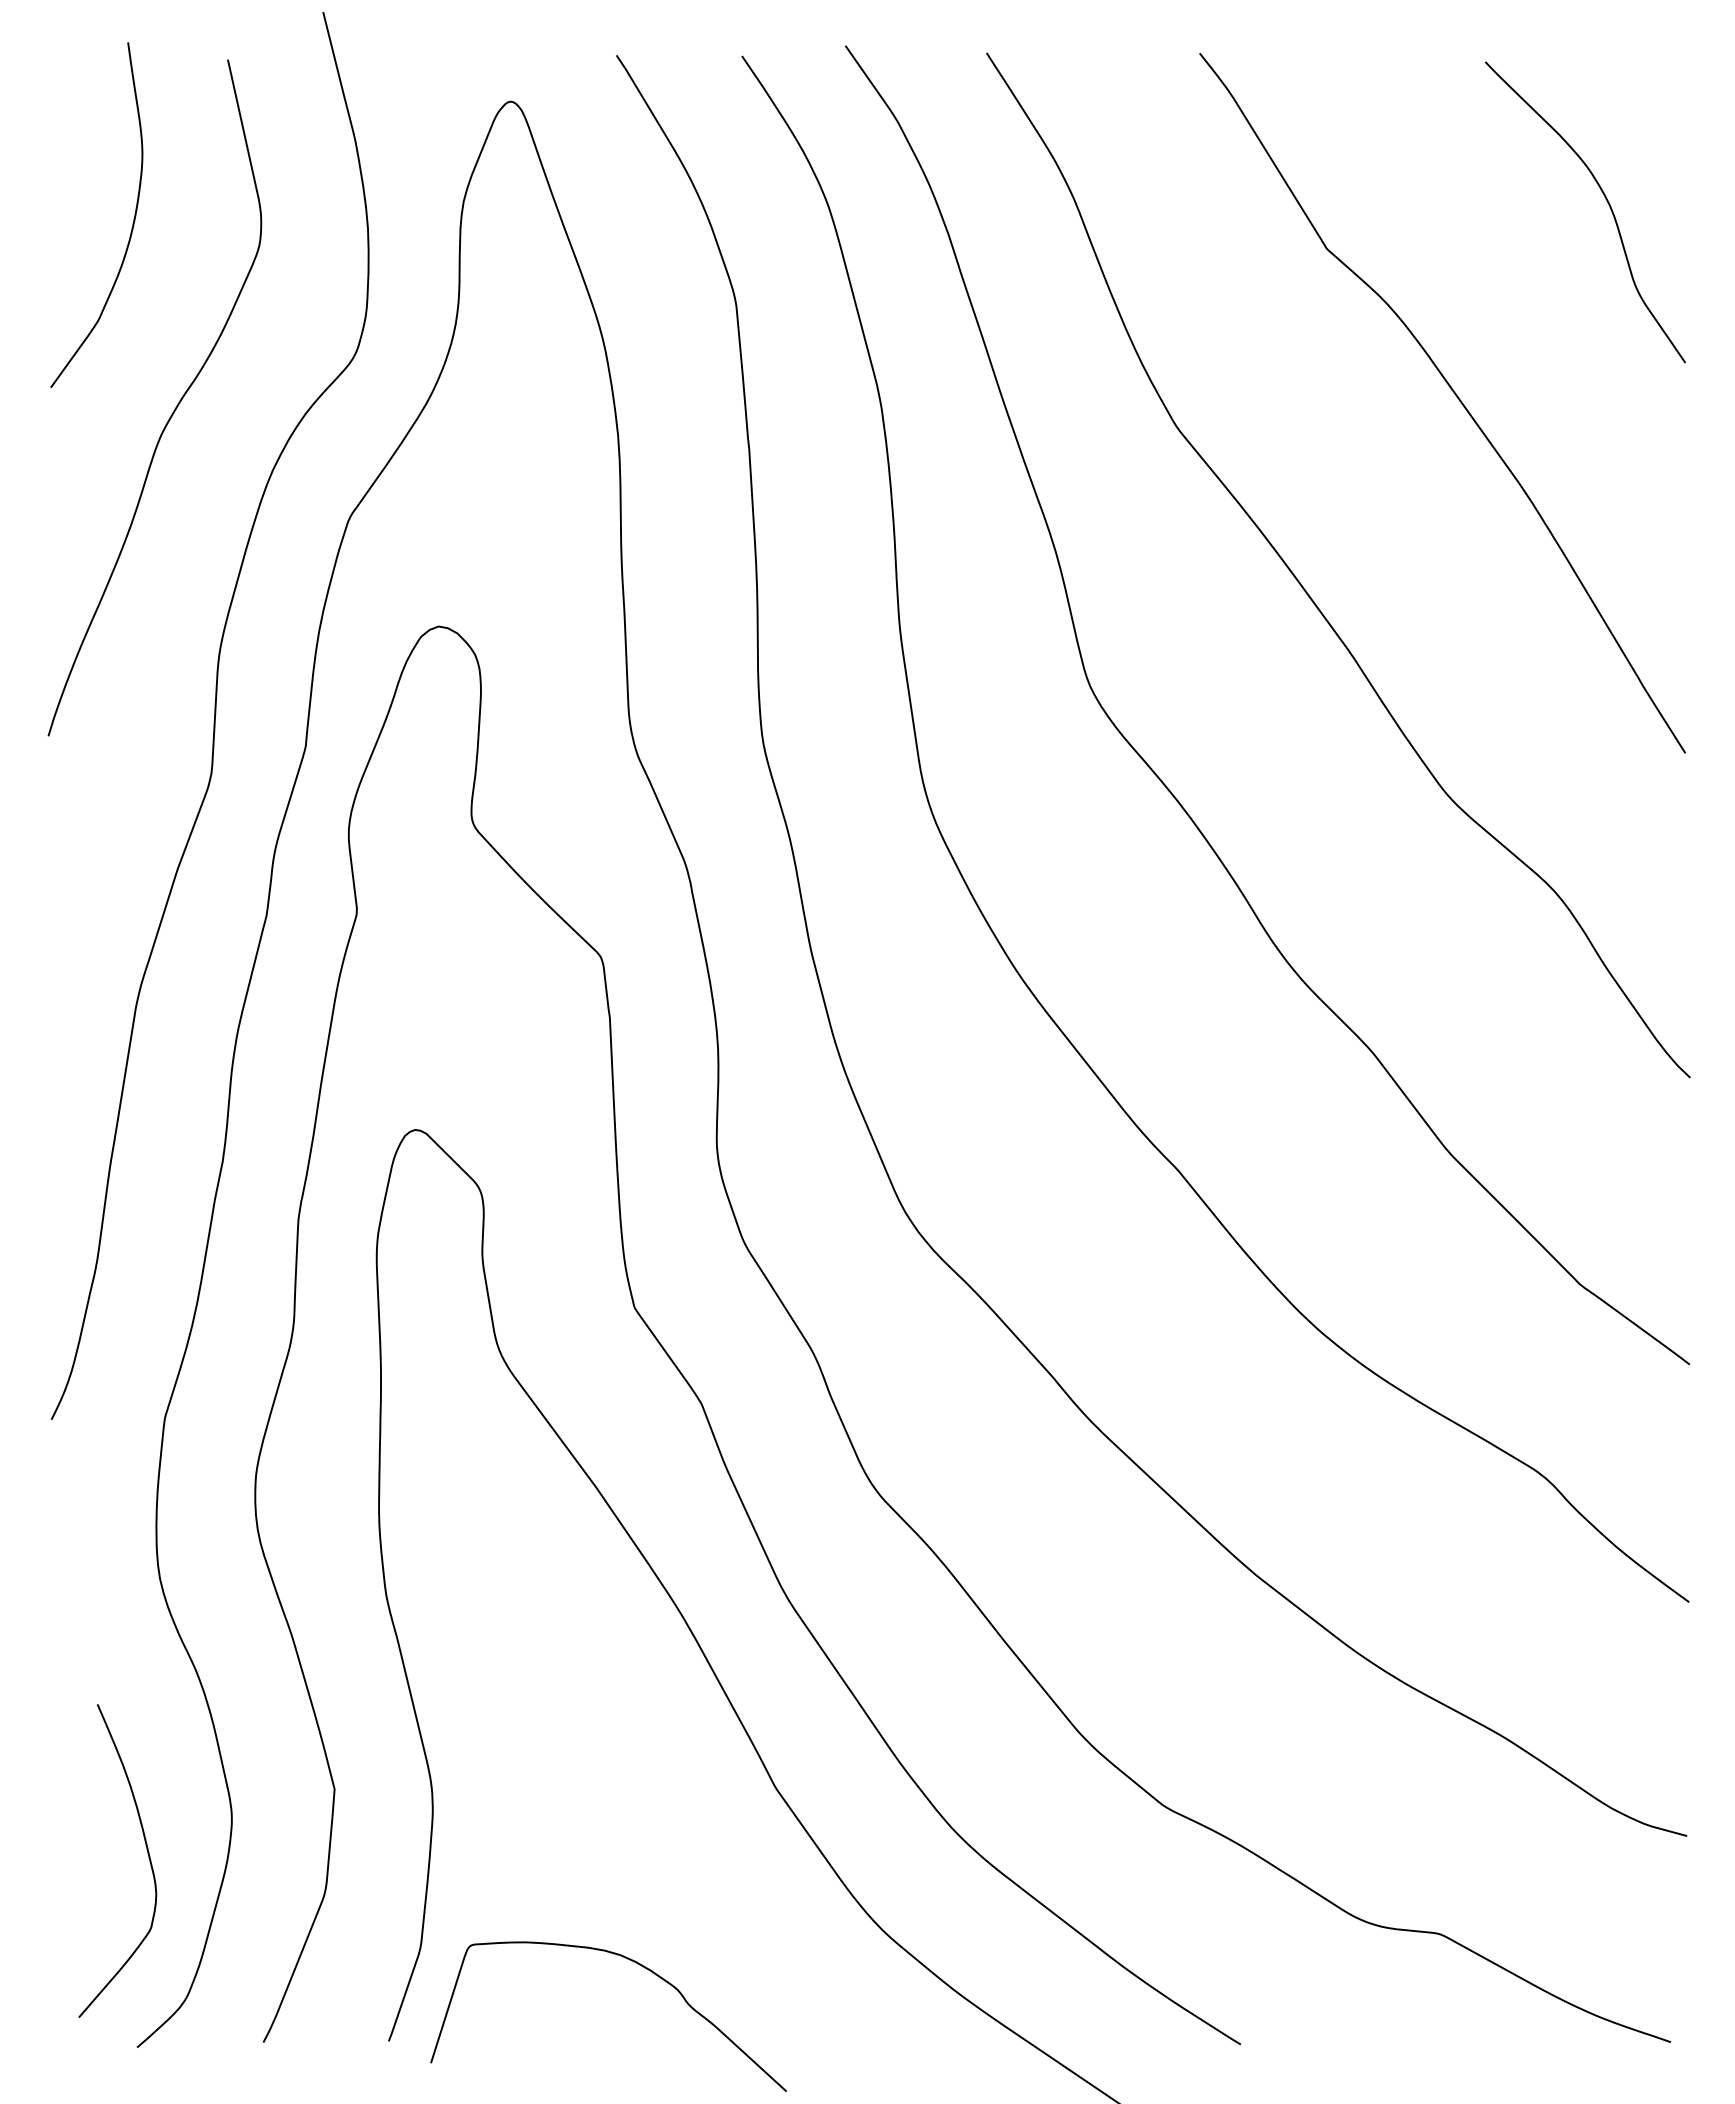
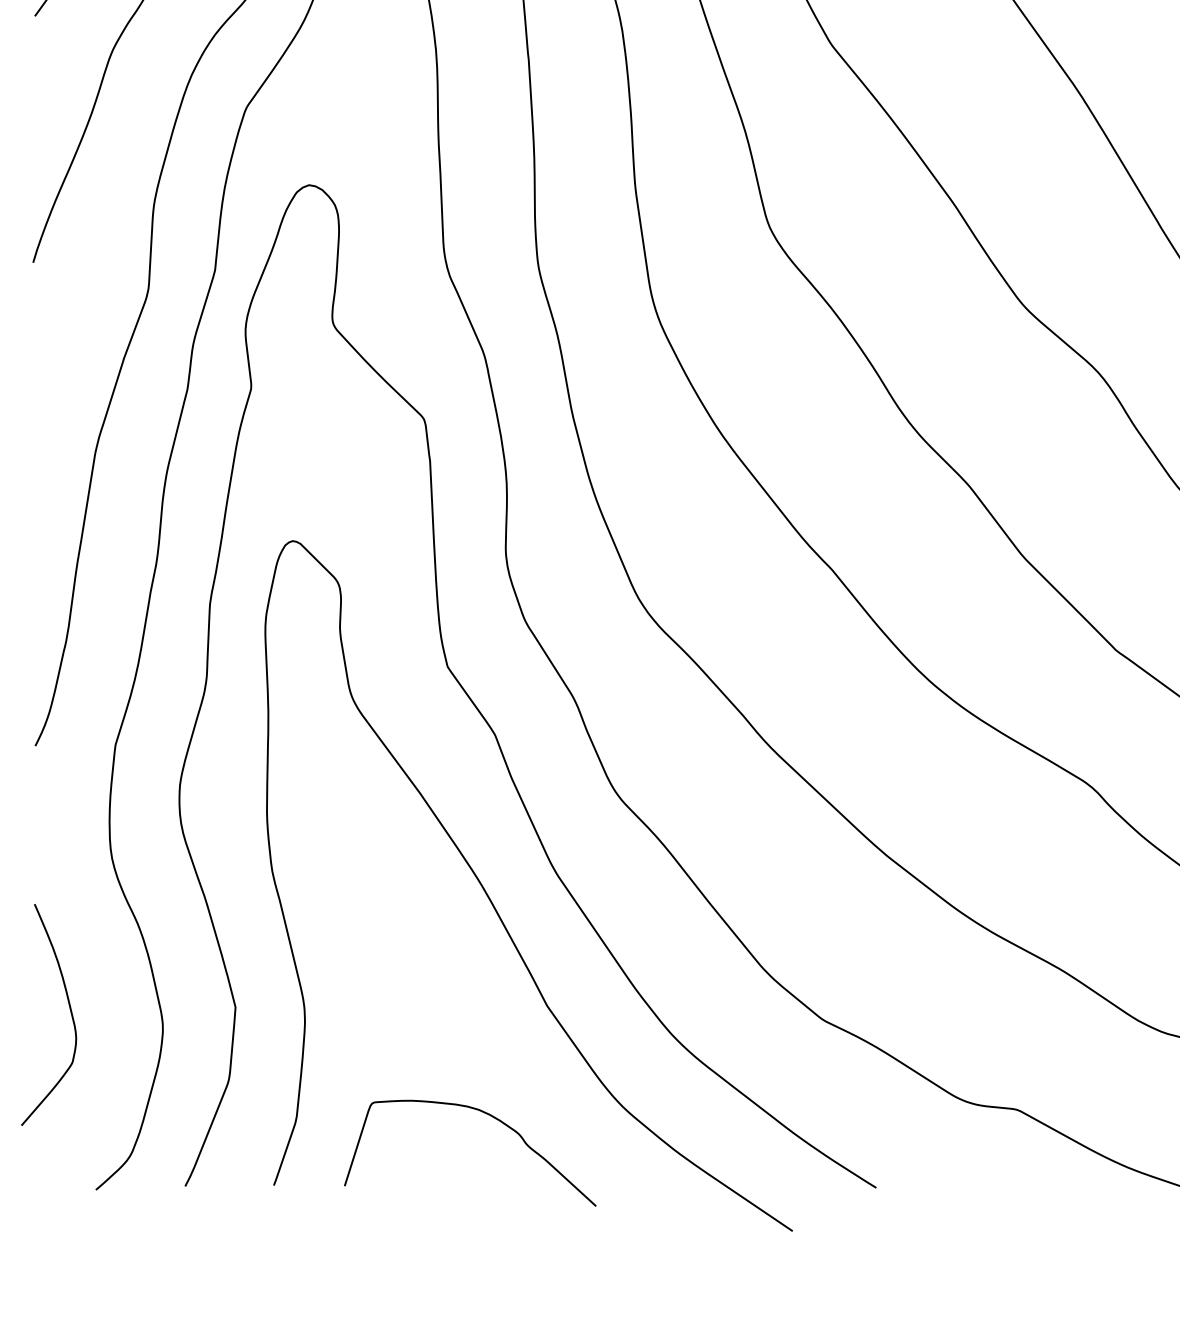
curve: (147, 1853) -> (70, 1009), moved
curve: (637, 1964) -> (490, 1116), moved

